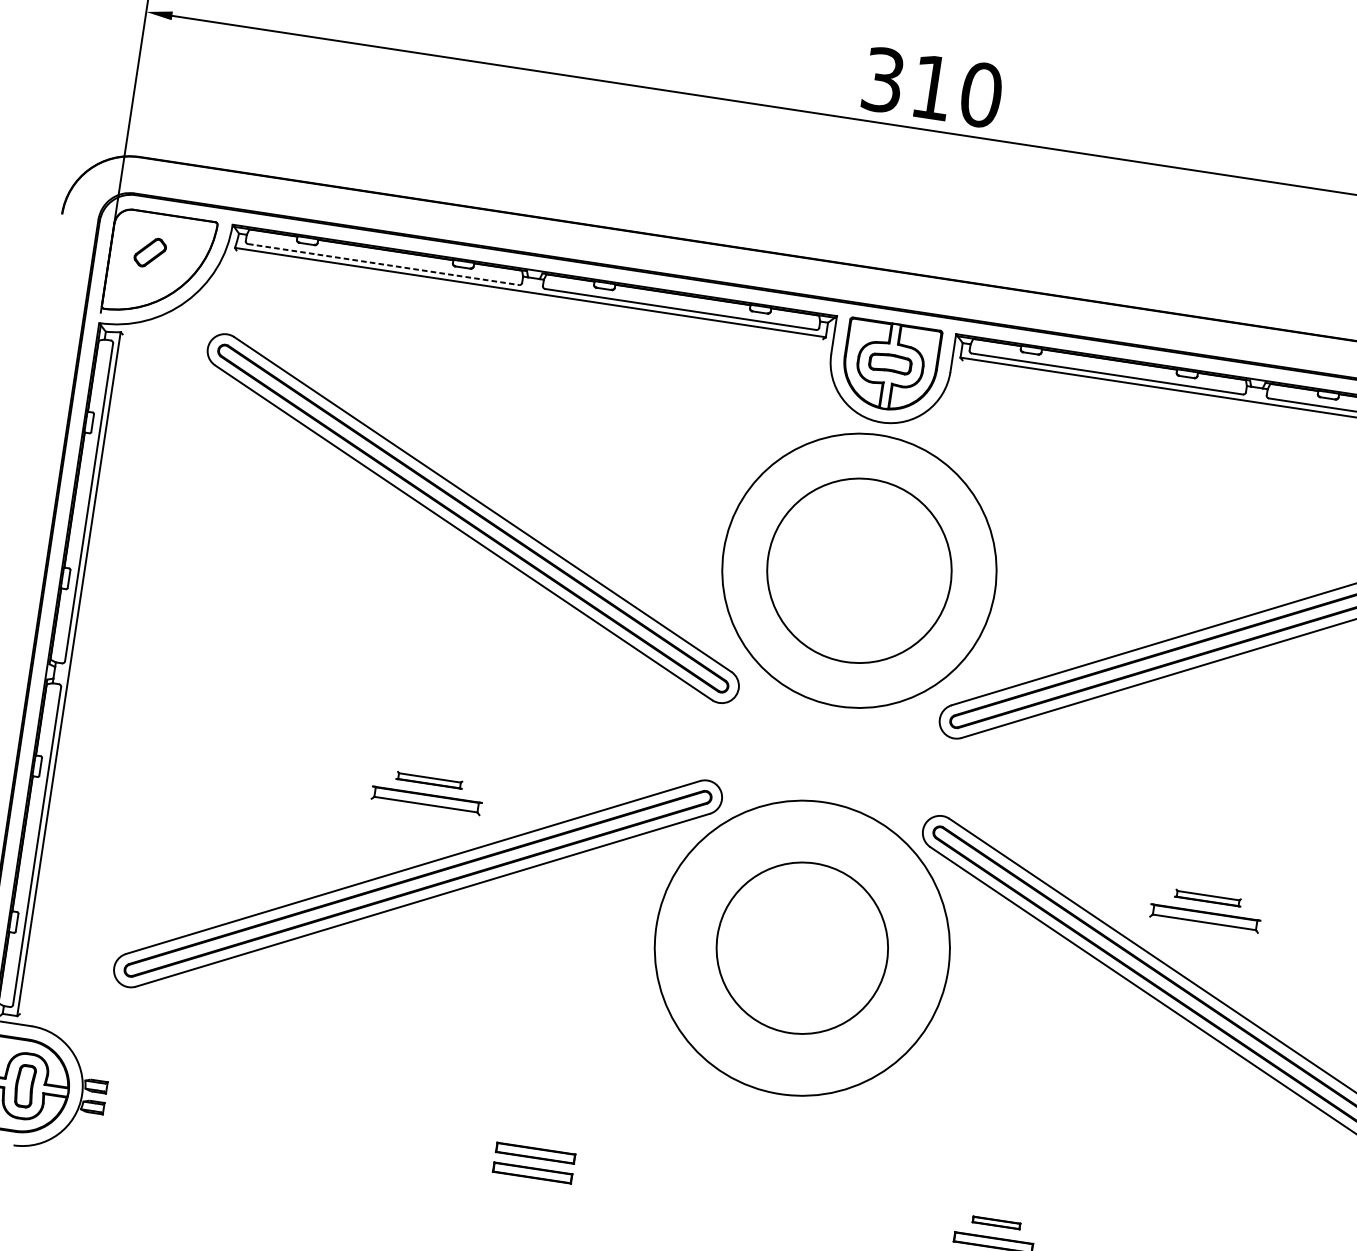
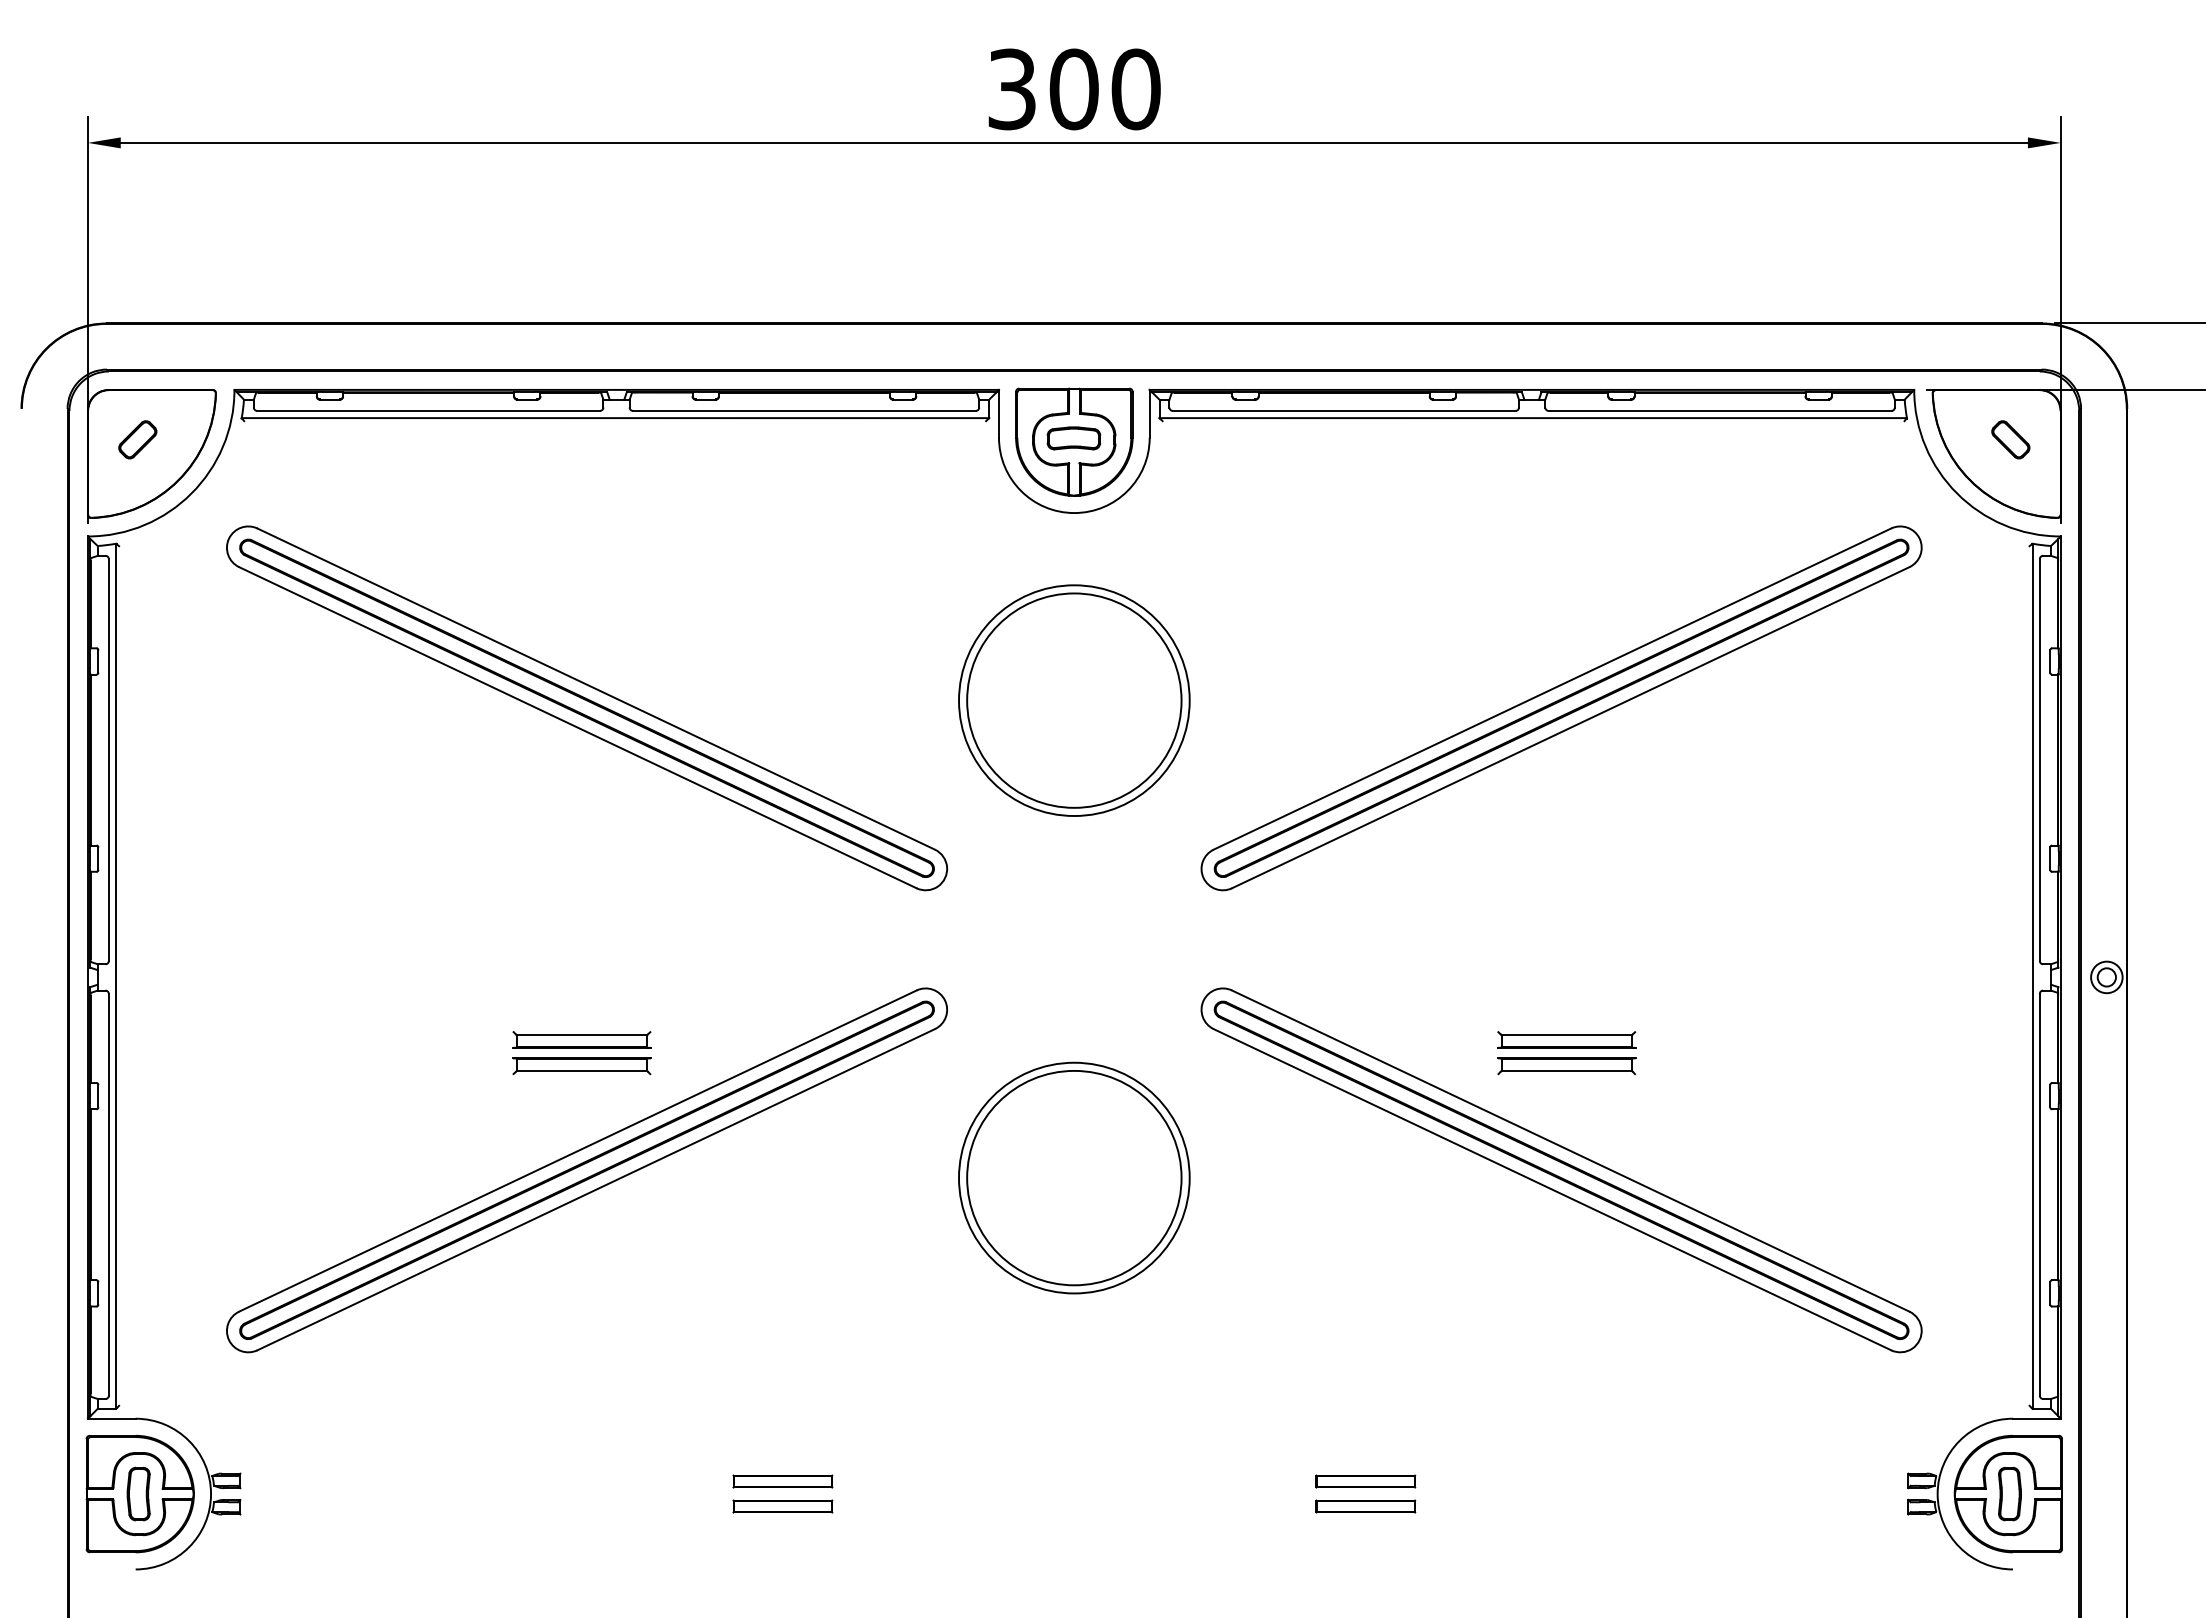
text: (931, 87) -> (1073, 89), 310 -> 300
line: (384, 264) -> (429, 410), dashed -> solid
circle: (859, 570) -> (1074, 700), size x0.62
part: (429, 779) -> (581, 1039), size x1.67
part: (1207, 897) -> (1566, 1039), size x1.67
circle: (802, 947) -> (1074, 1177), size x0.62
part: (996, 1222) -> (1365, 1481), size x1.67

